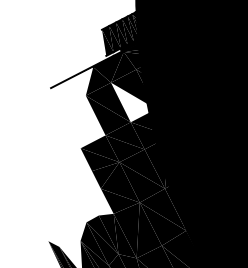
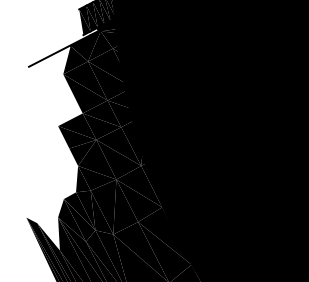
fill: (133, 101) -> (110, 80), added
fill: (106, 202) -> (83, 179), added

